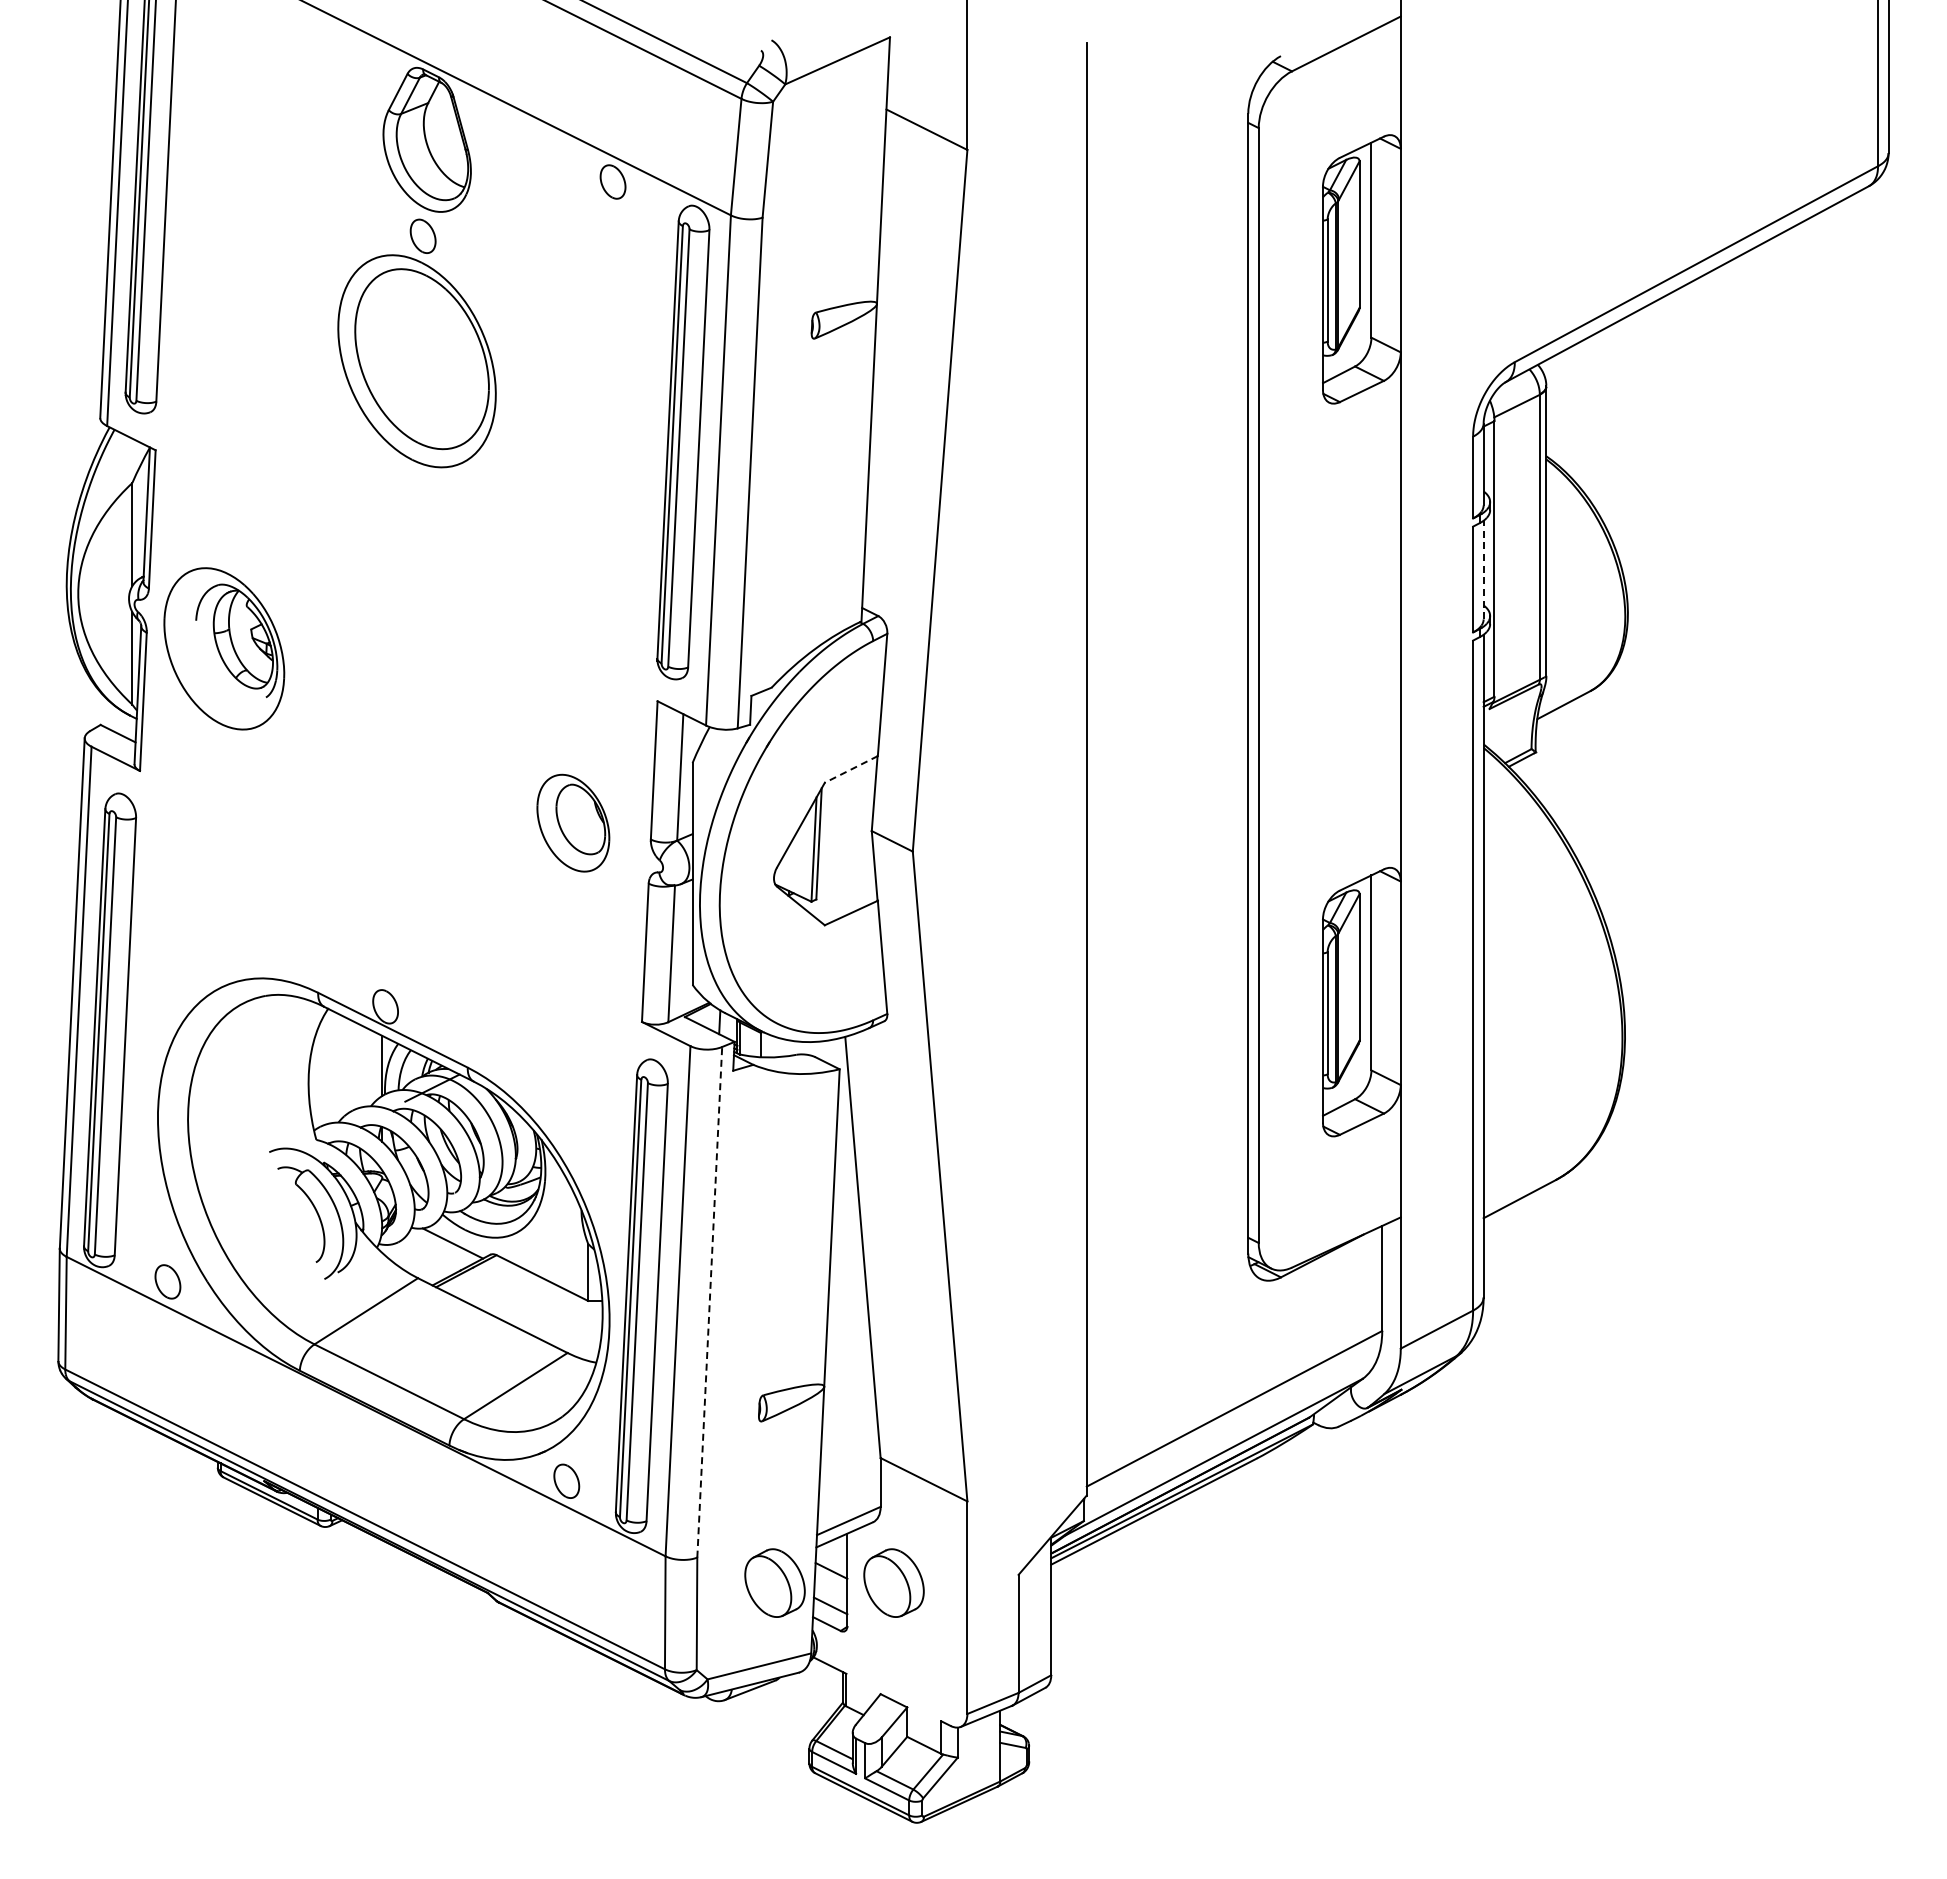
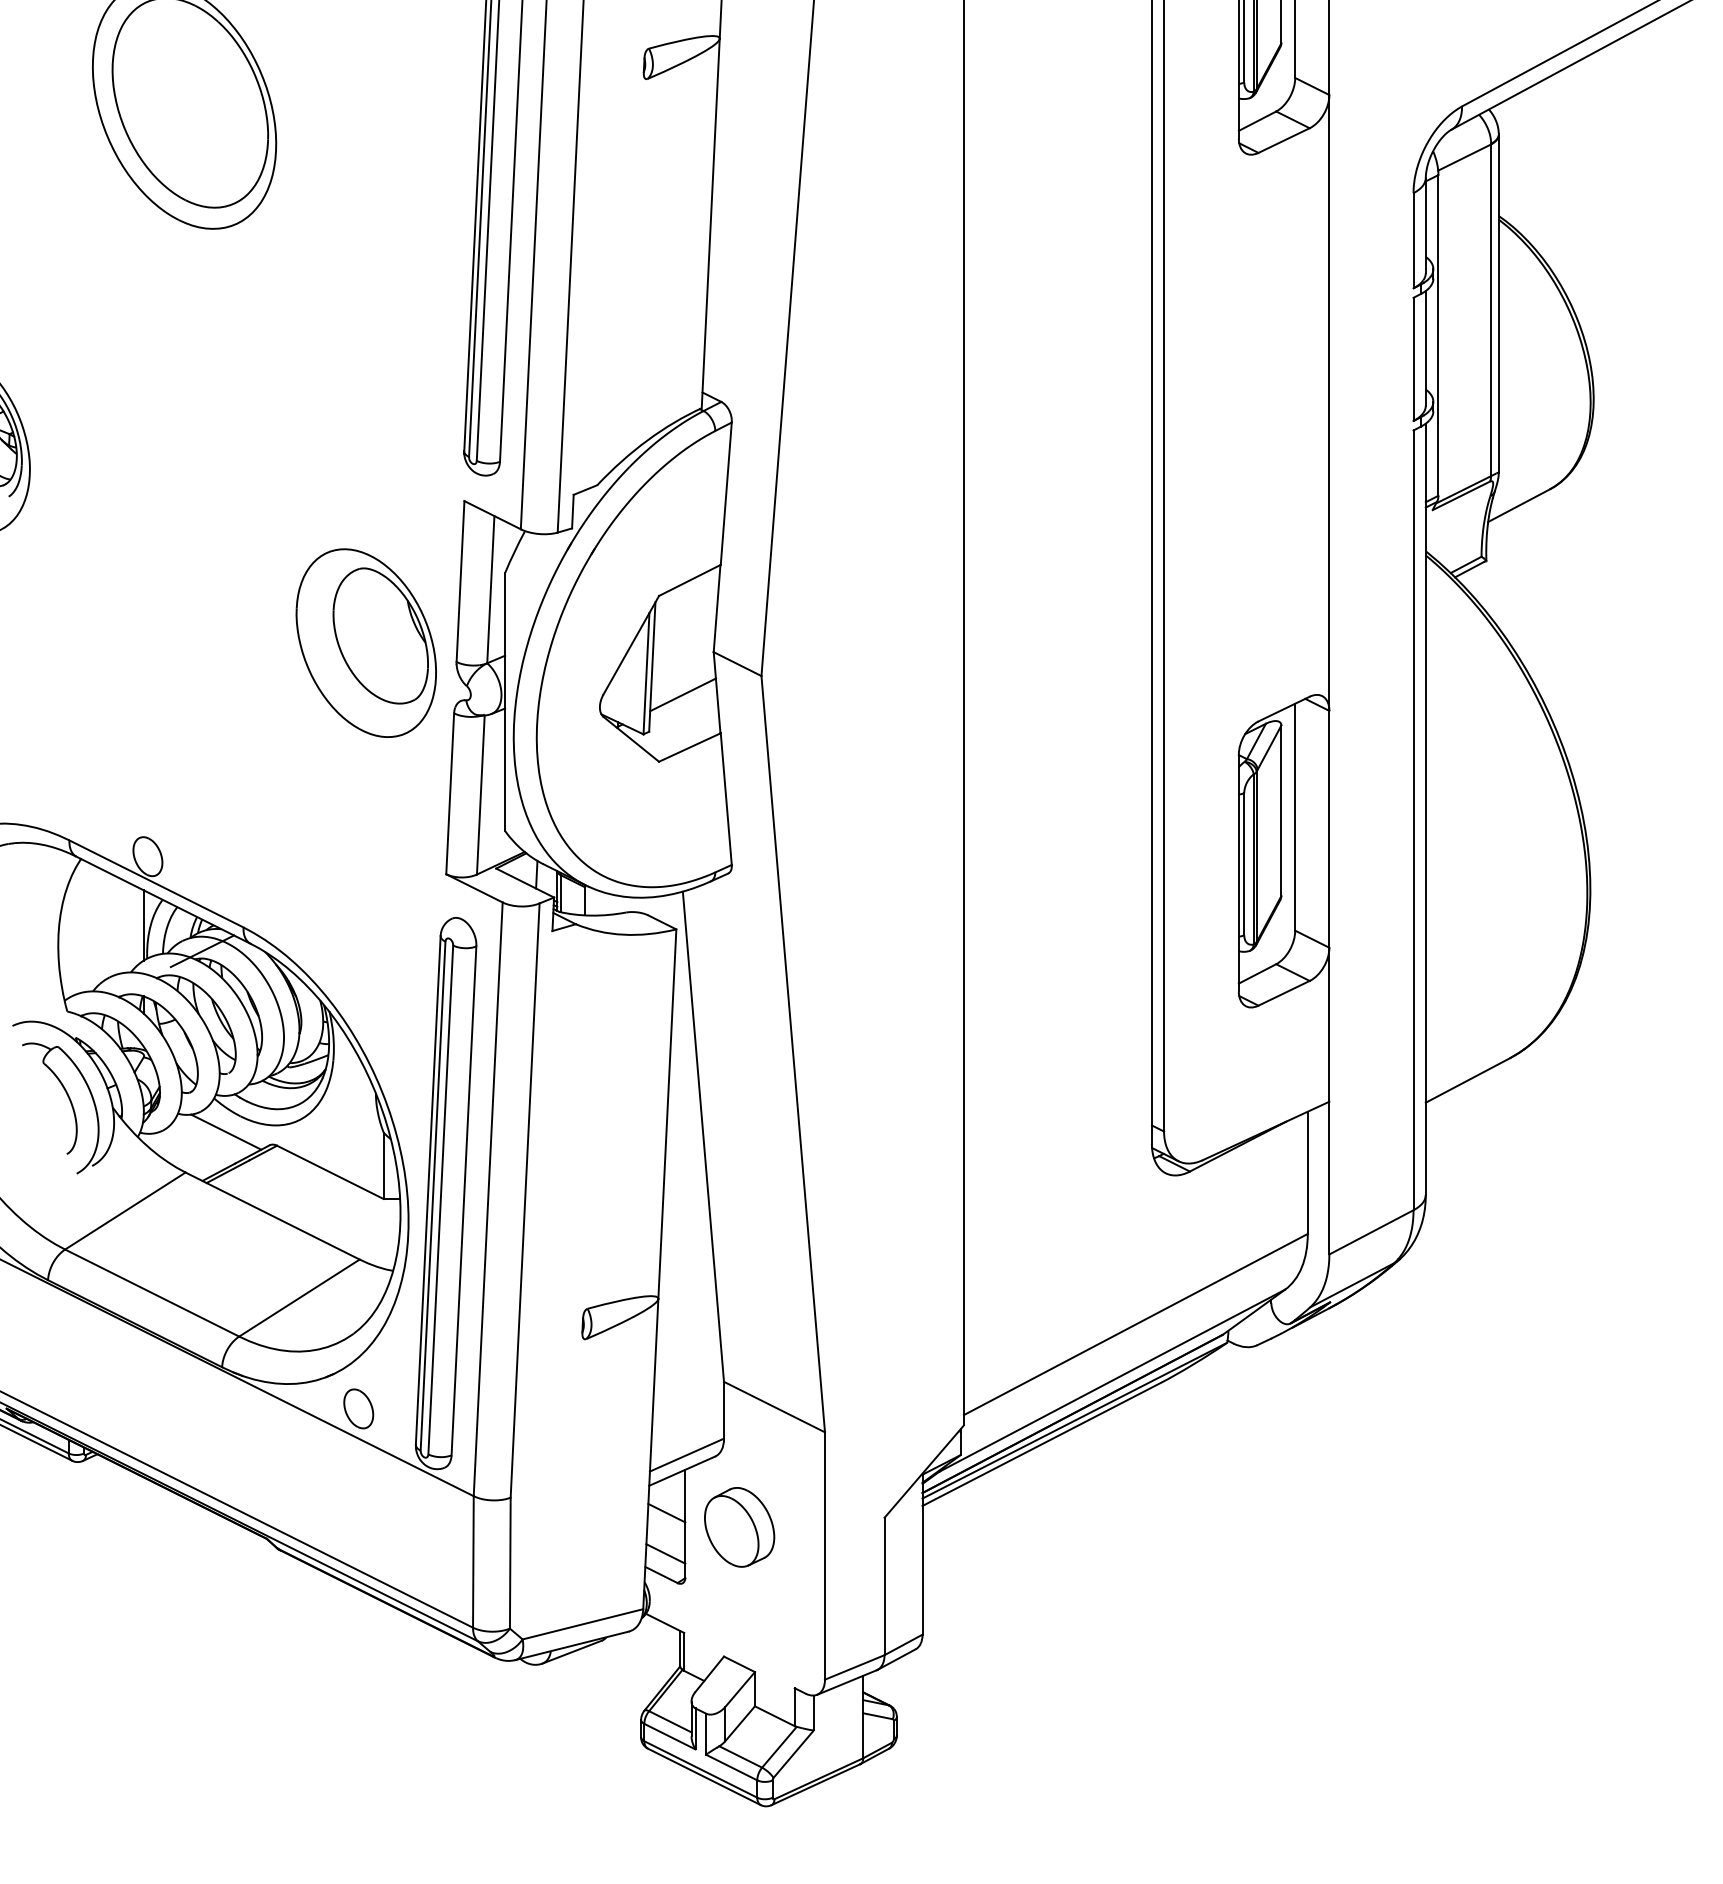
line: (1483, 569) -> (1425, 347), dashed -> solid
line: (851, 769) -> (690, 580), dashed -> solid
part: (573, 822) -> (366, 642), size x1.67
line: (845, 867) -> (683, 694), added
line: (709, 1302) -> (524, 1200), dashed -> solid
part: (774, 1582) -> (600, 1526), removed

